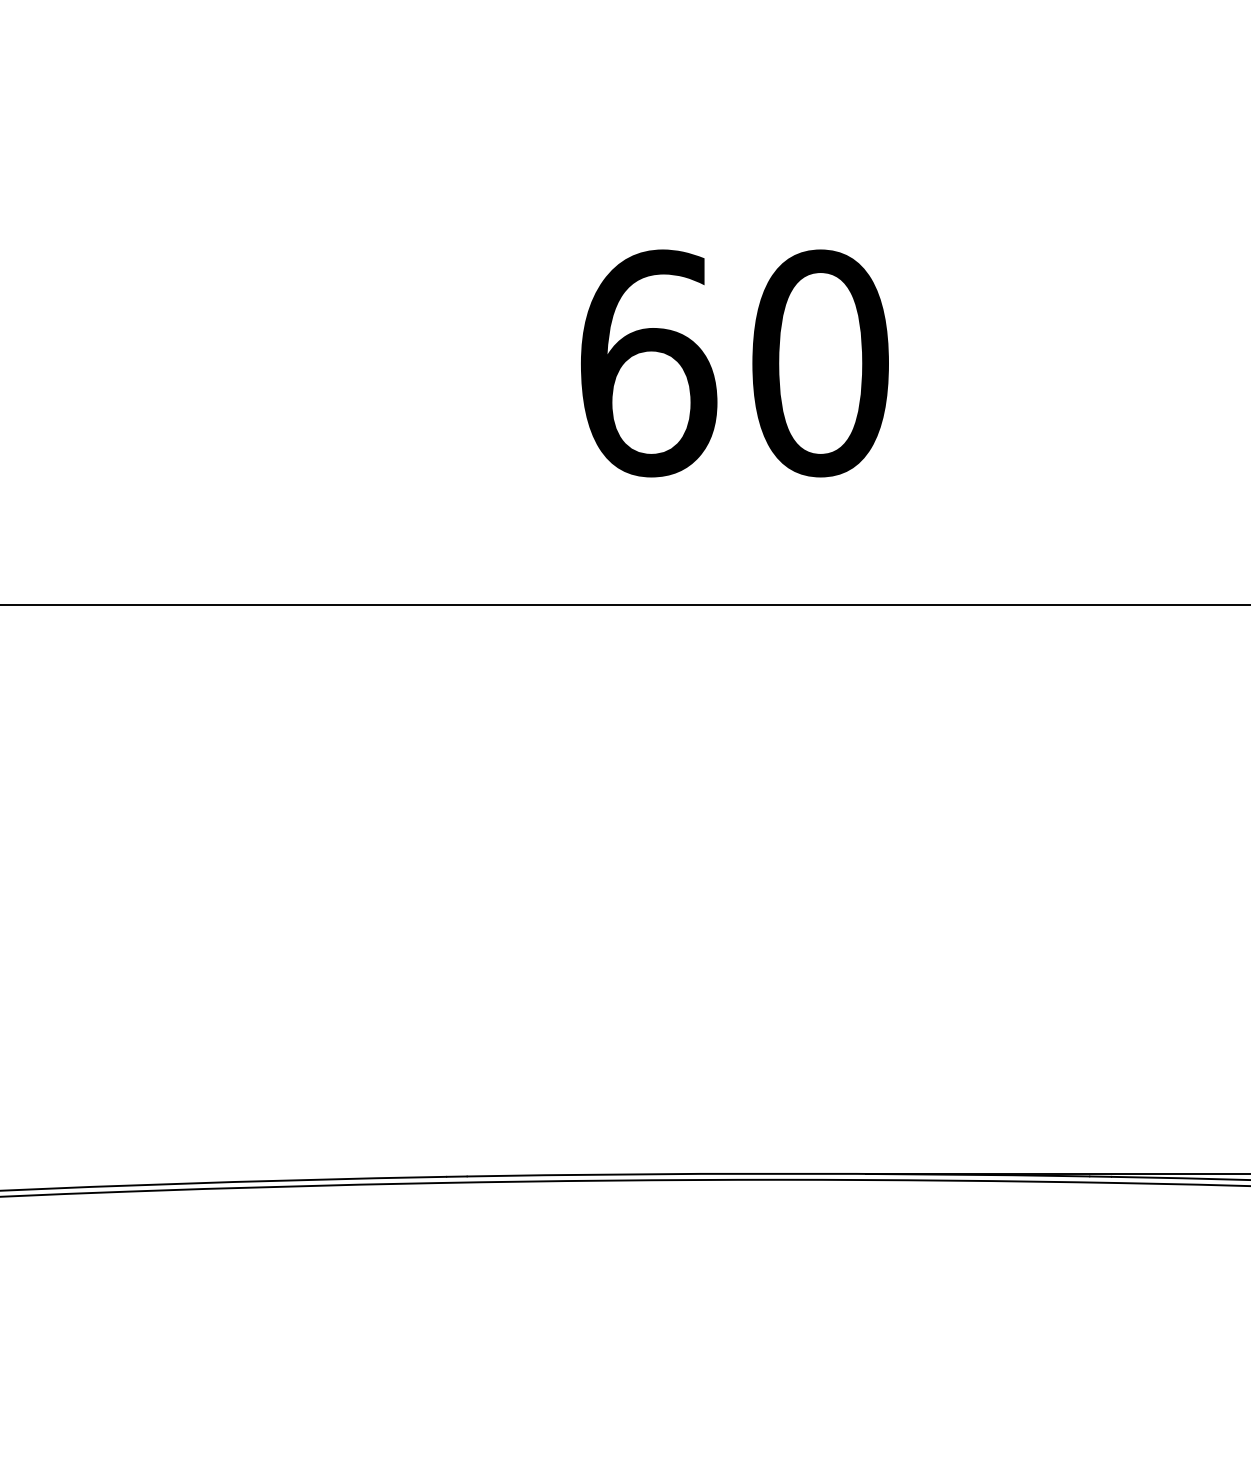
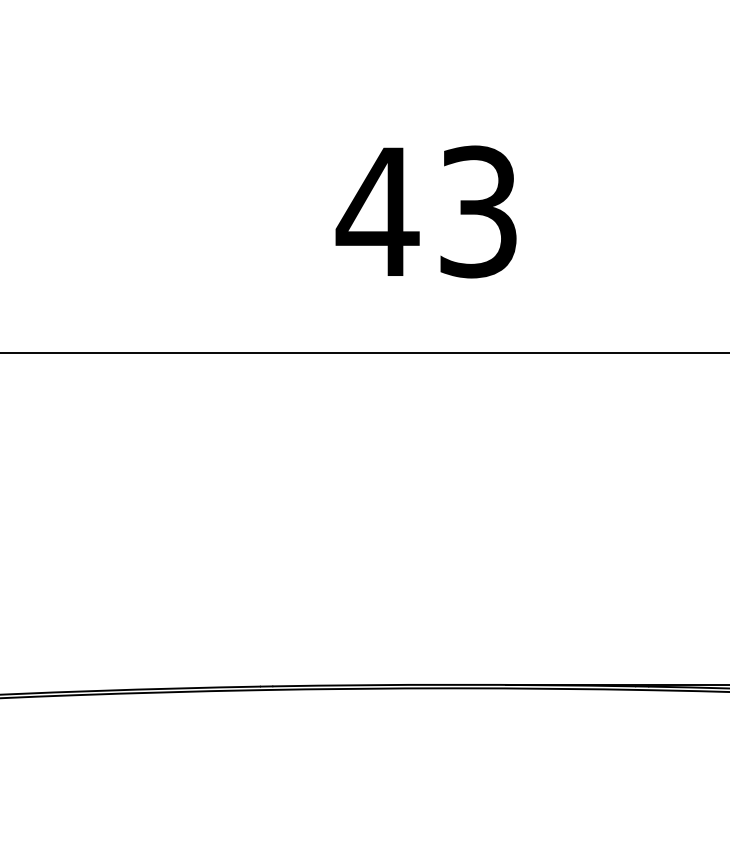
text: (730, 362) -> (426, 211), 60 -> 43

